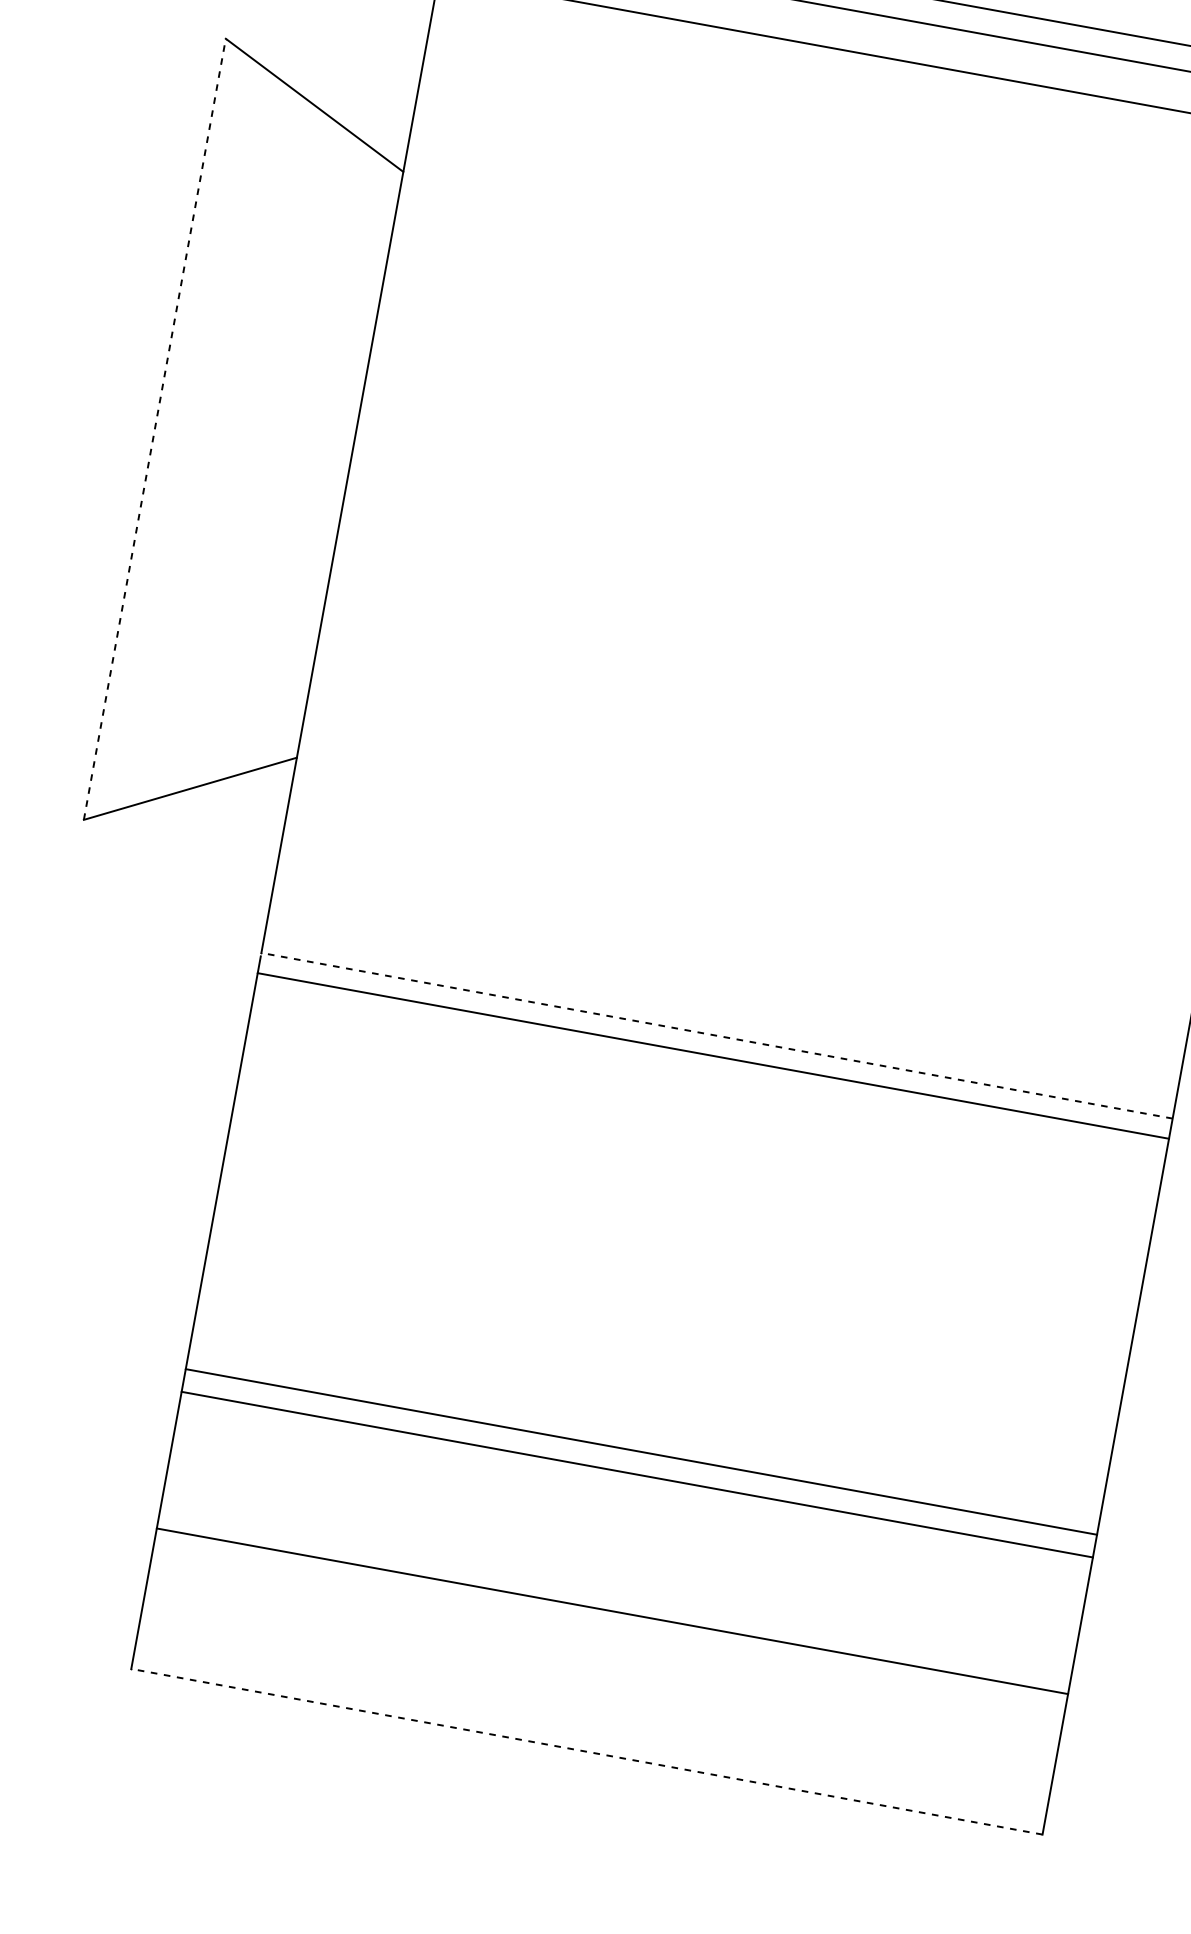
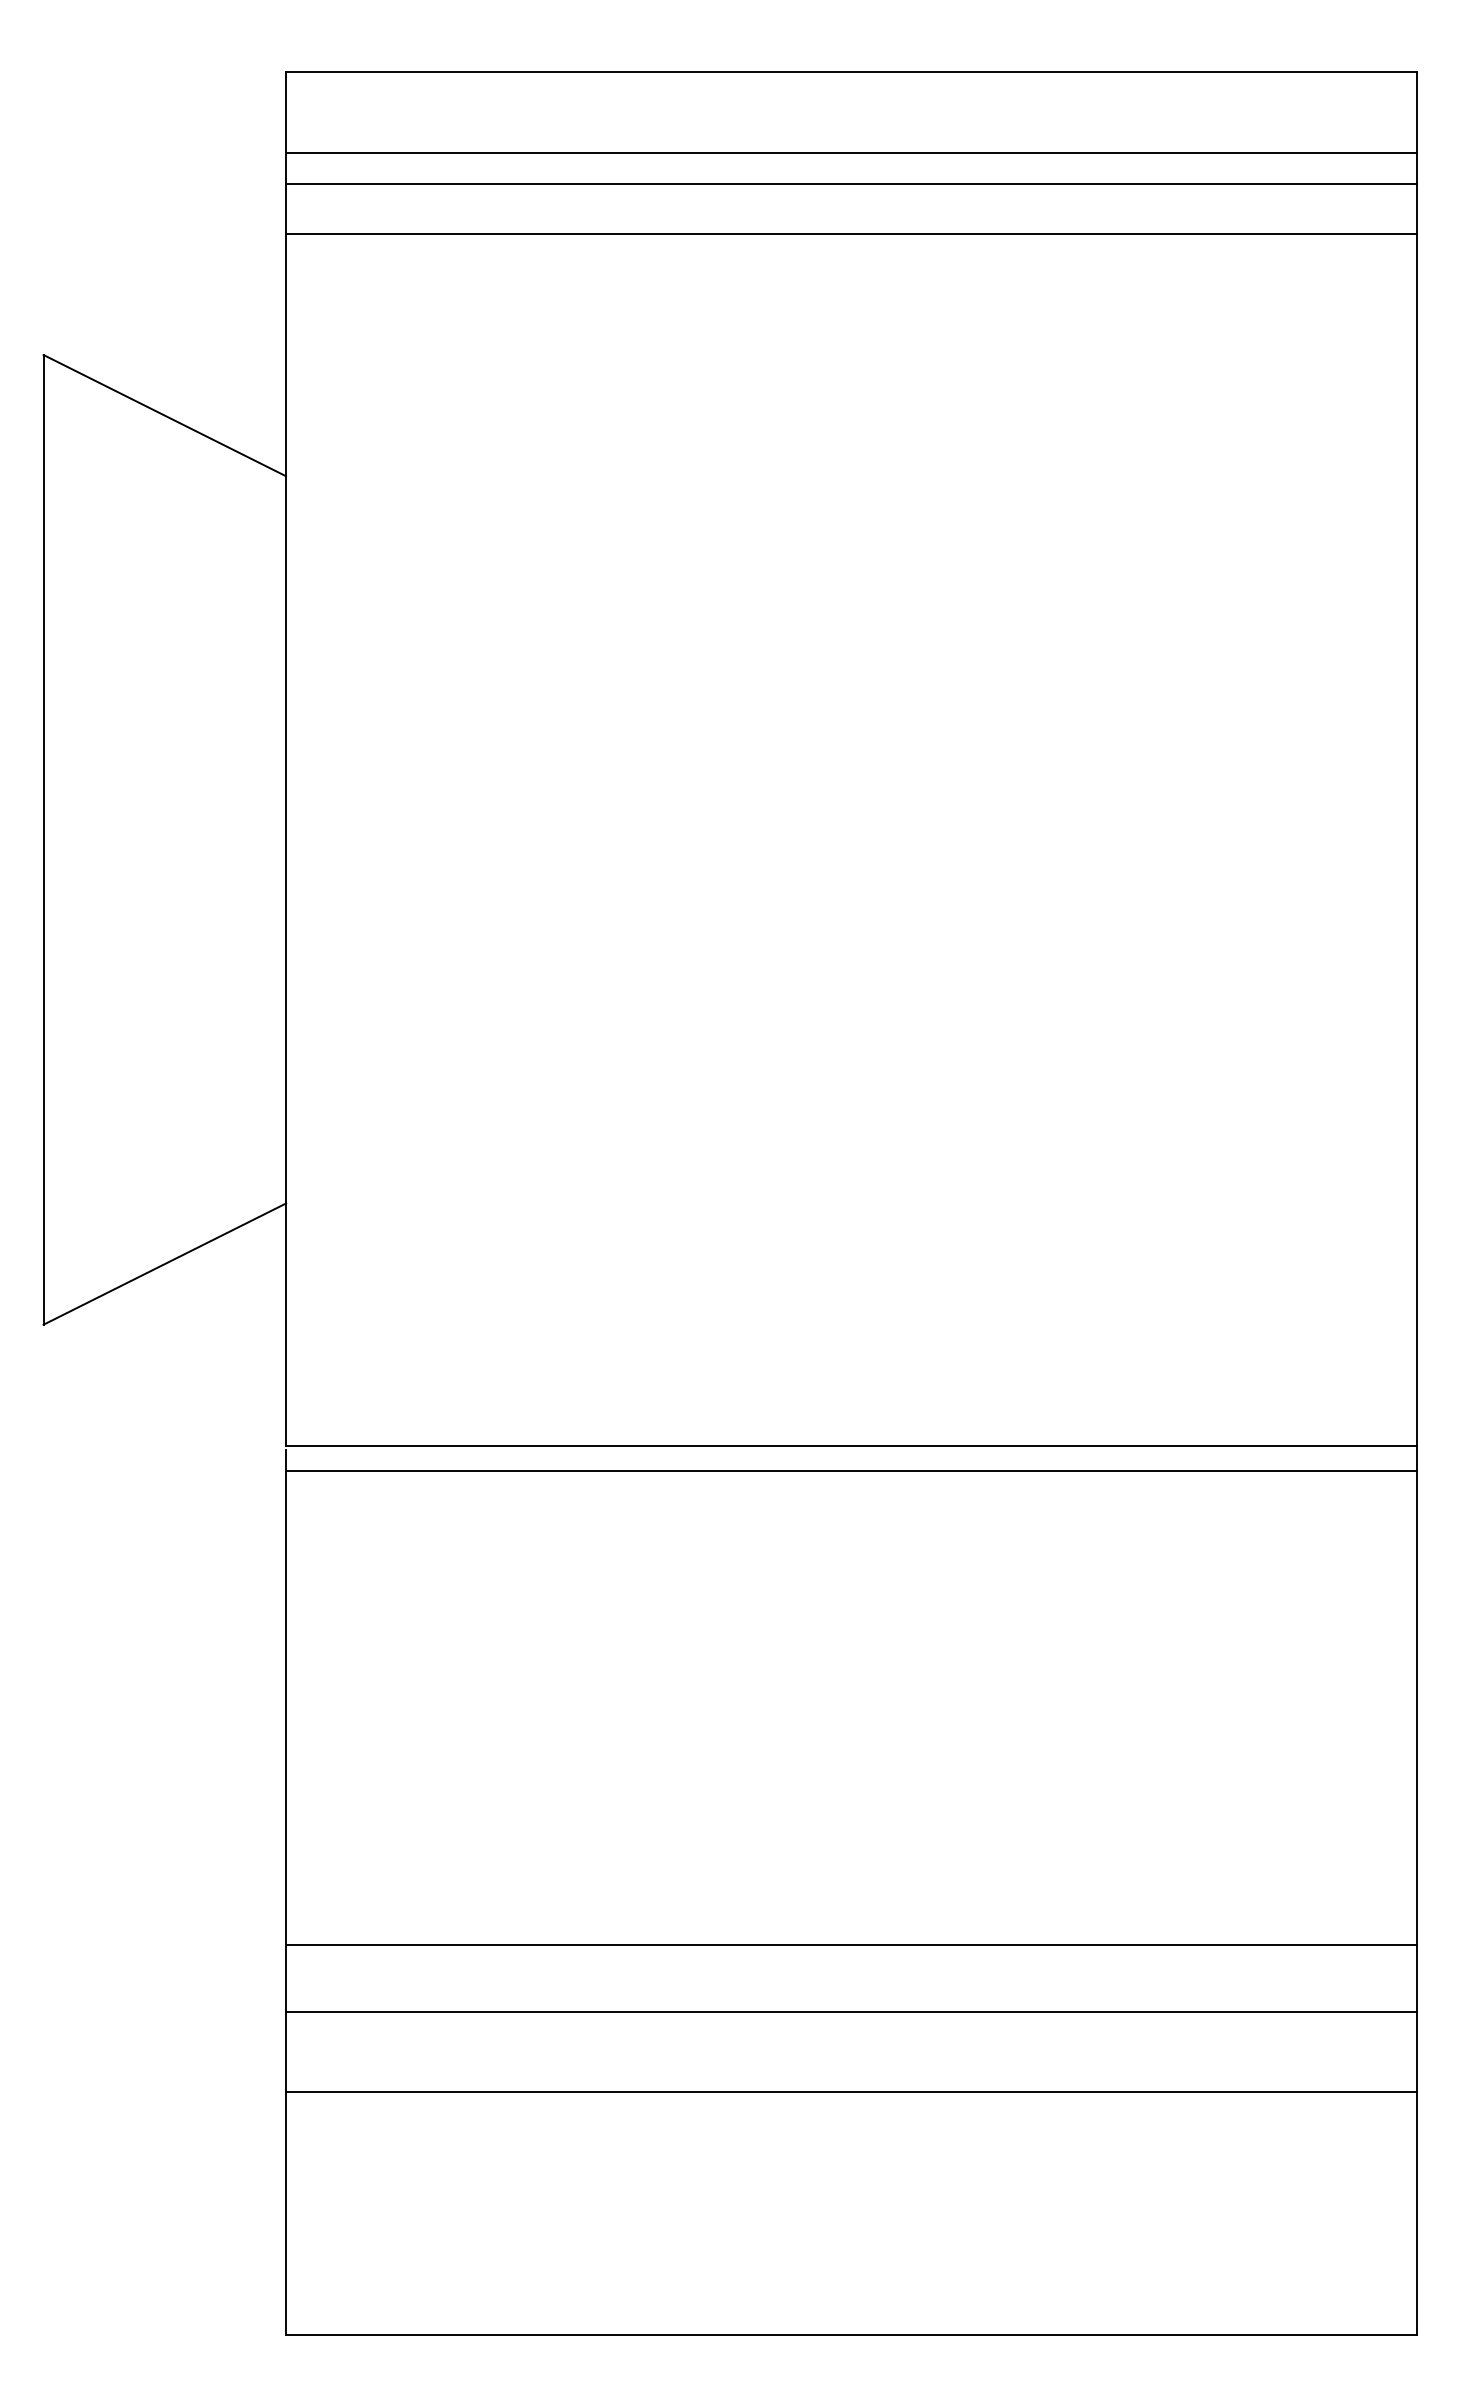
line: (154, 429) -> (43, 839), dashed -> solid
line: (716, 1035) -> (851, 1445), dashed -> solid
line: (641, 1451) -> (851, 2011), moved
line: (637, 1474) -> (851, 1944), moved
line: (612, 1611) -> (851, 2092), moved
line: (586, 1751) -> (851, 2334), dashed -> solid

